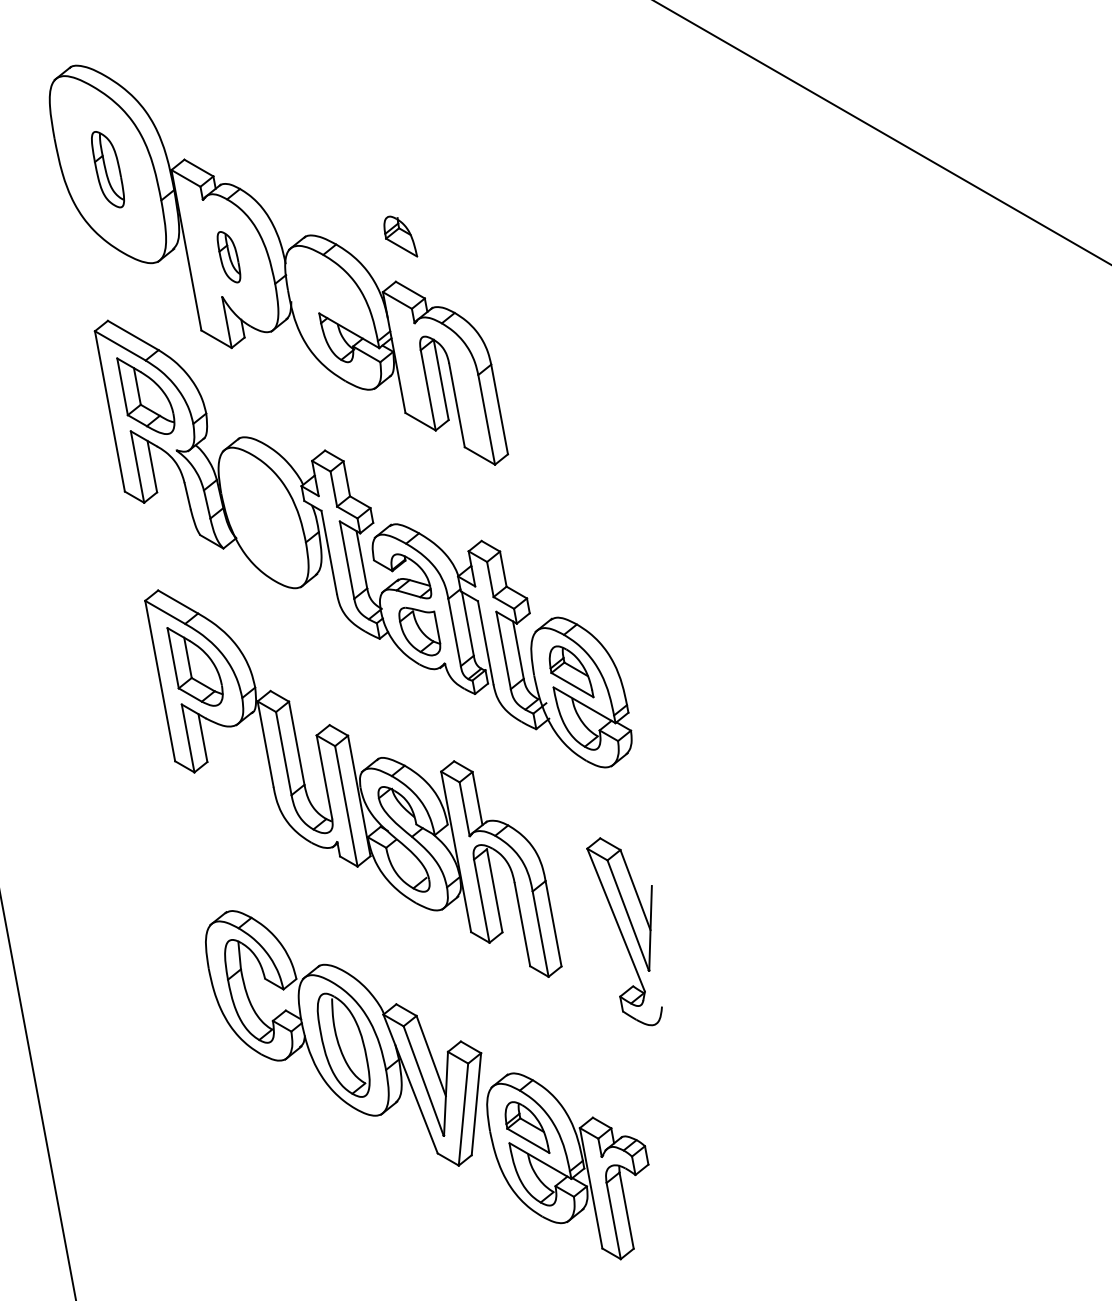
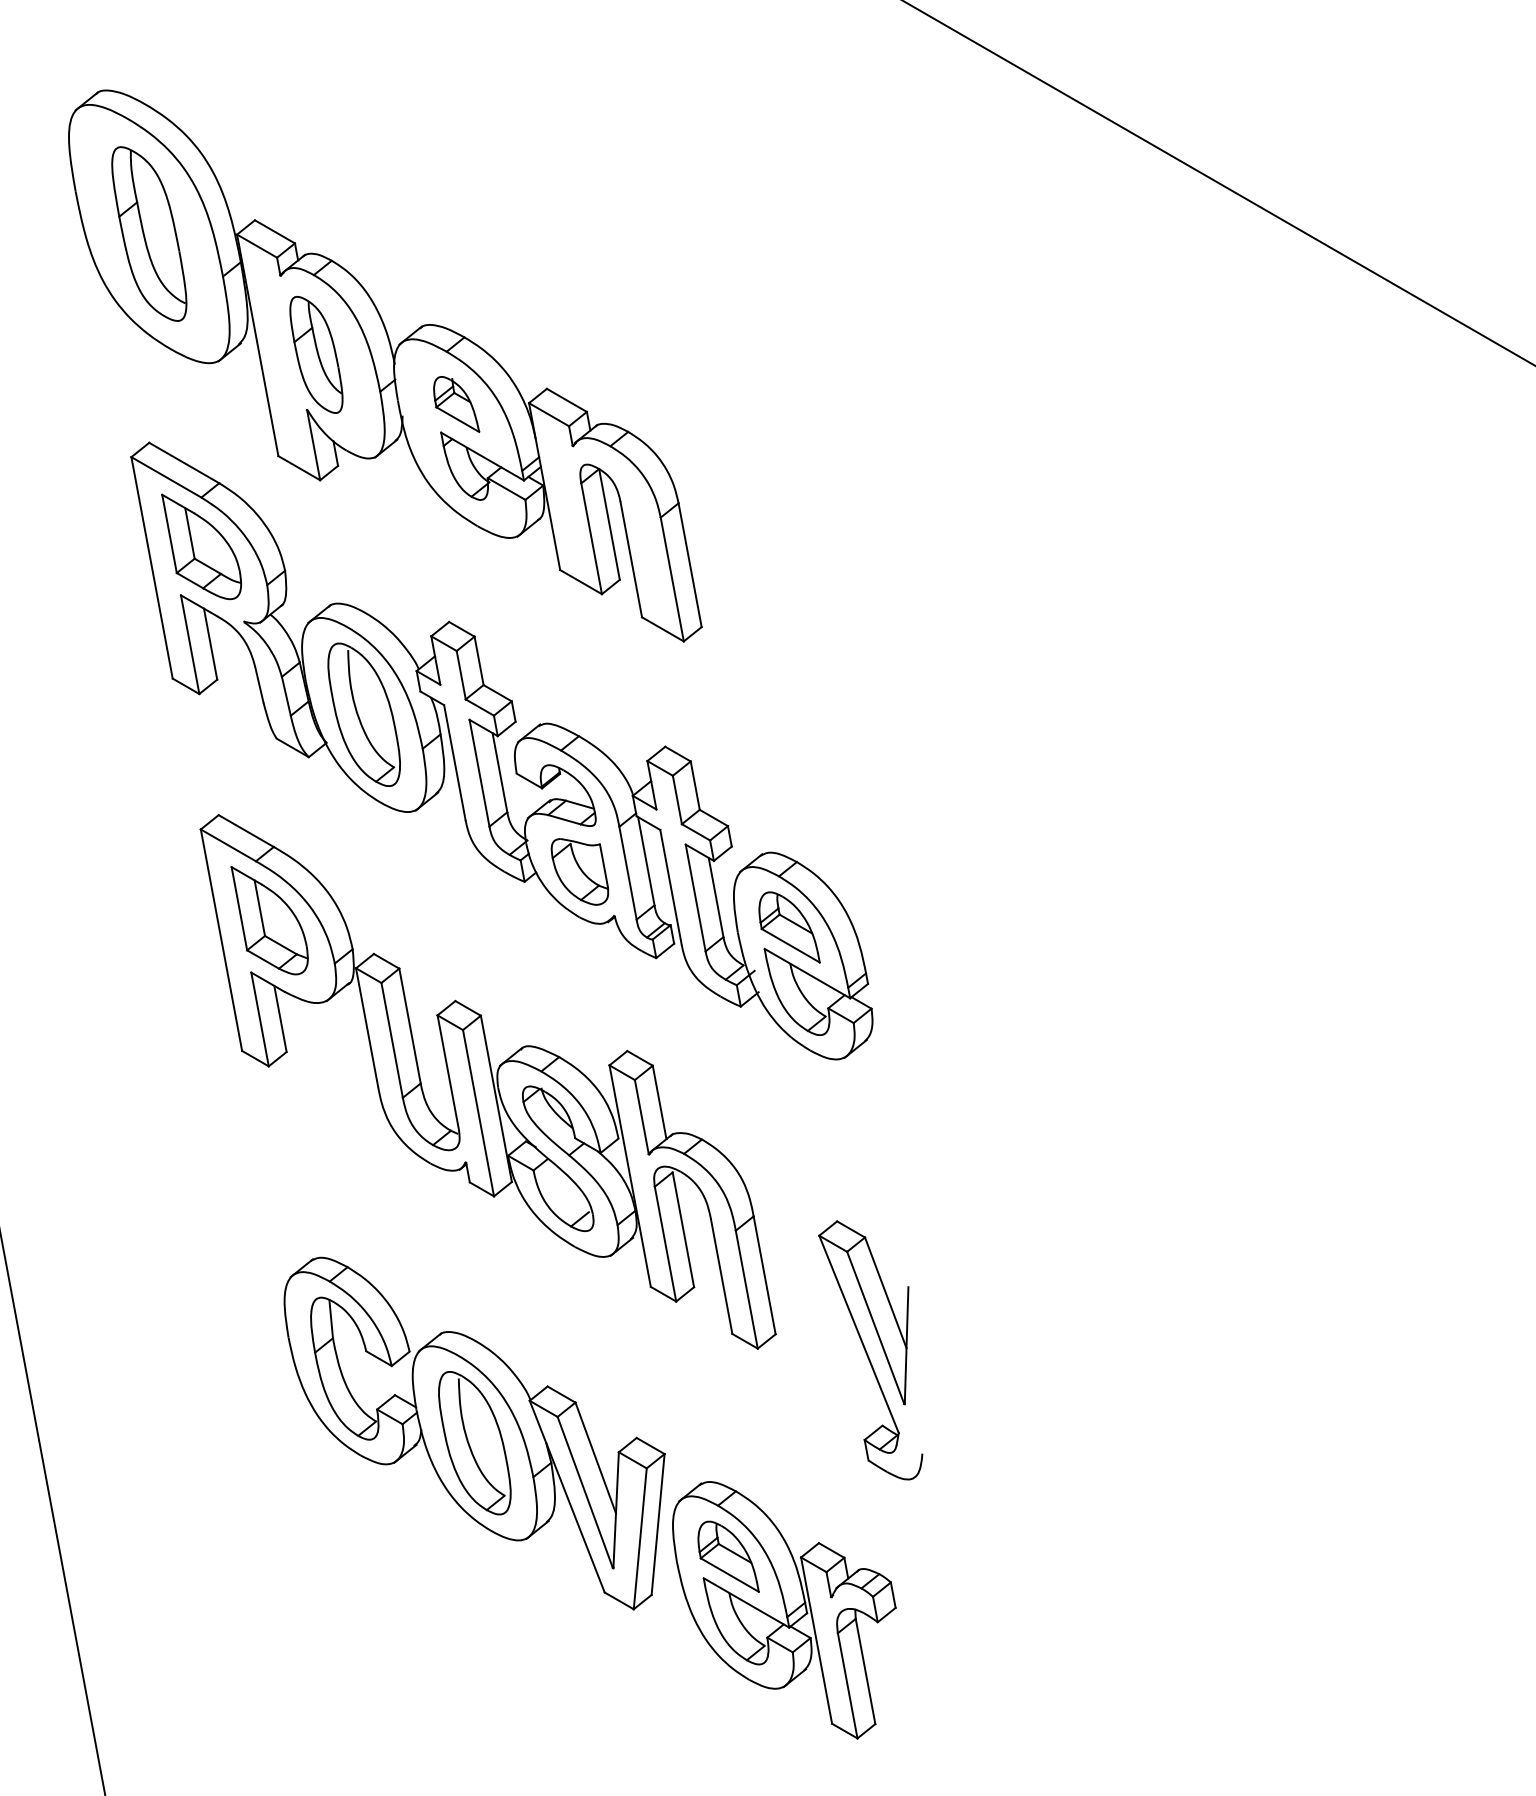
part: (108, 169) -> (149, 233), size x1.67
part: (400, 236) -> (456, 404), moved
part: (229, 256) -> (316, 354), size x1.67
part: (263, 517) -> (363, 714), added
part: (624, 931) -> (870, 1350), moved

